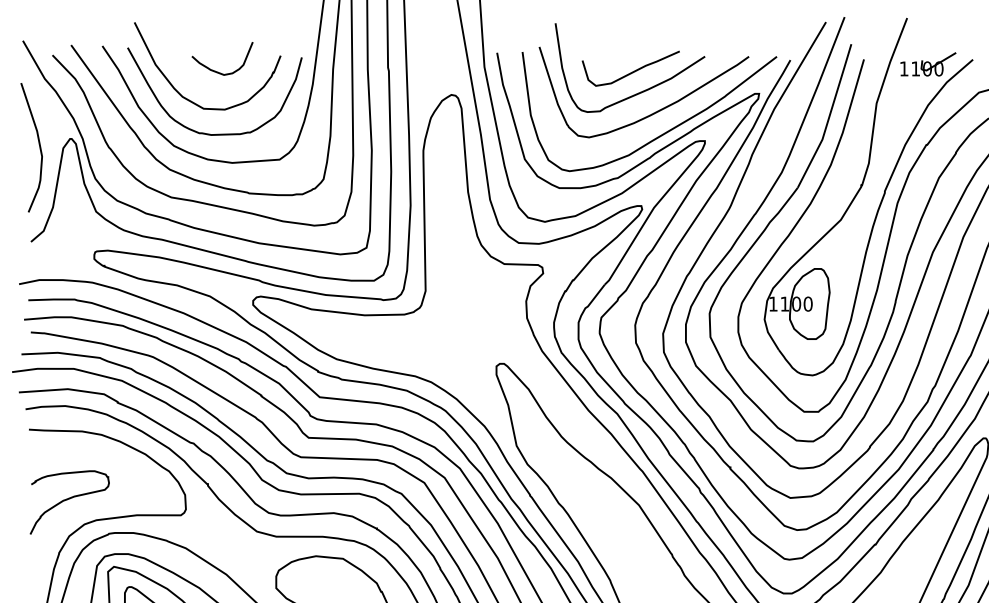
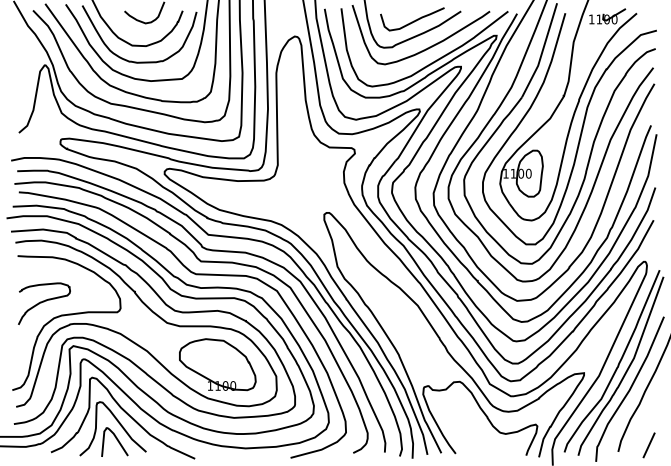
curve: (37, 145) -> (23, 69), removed

